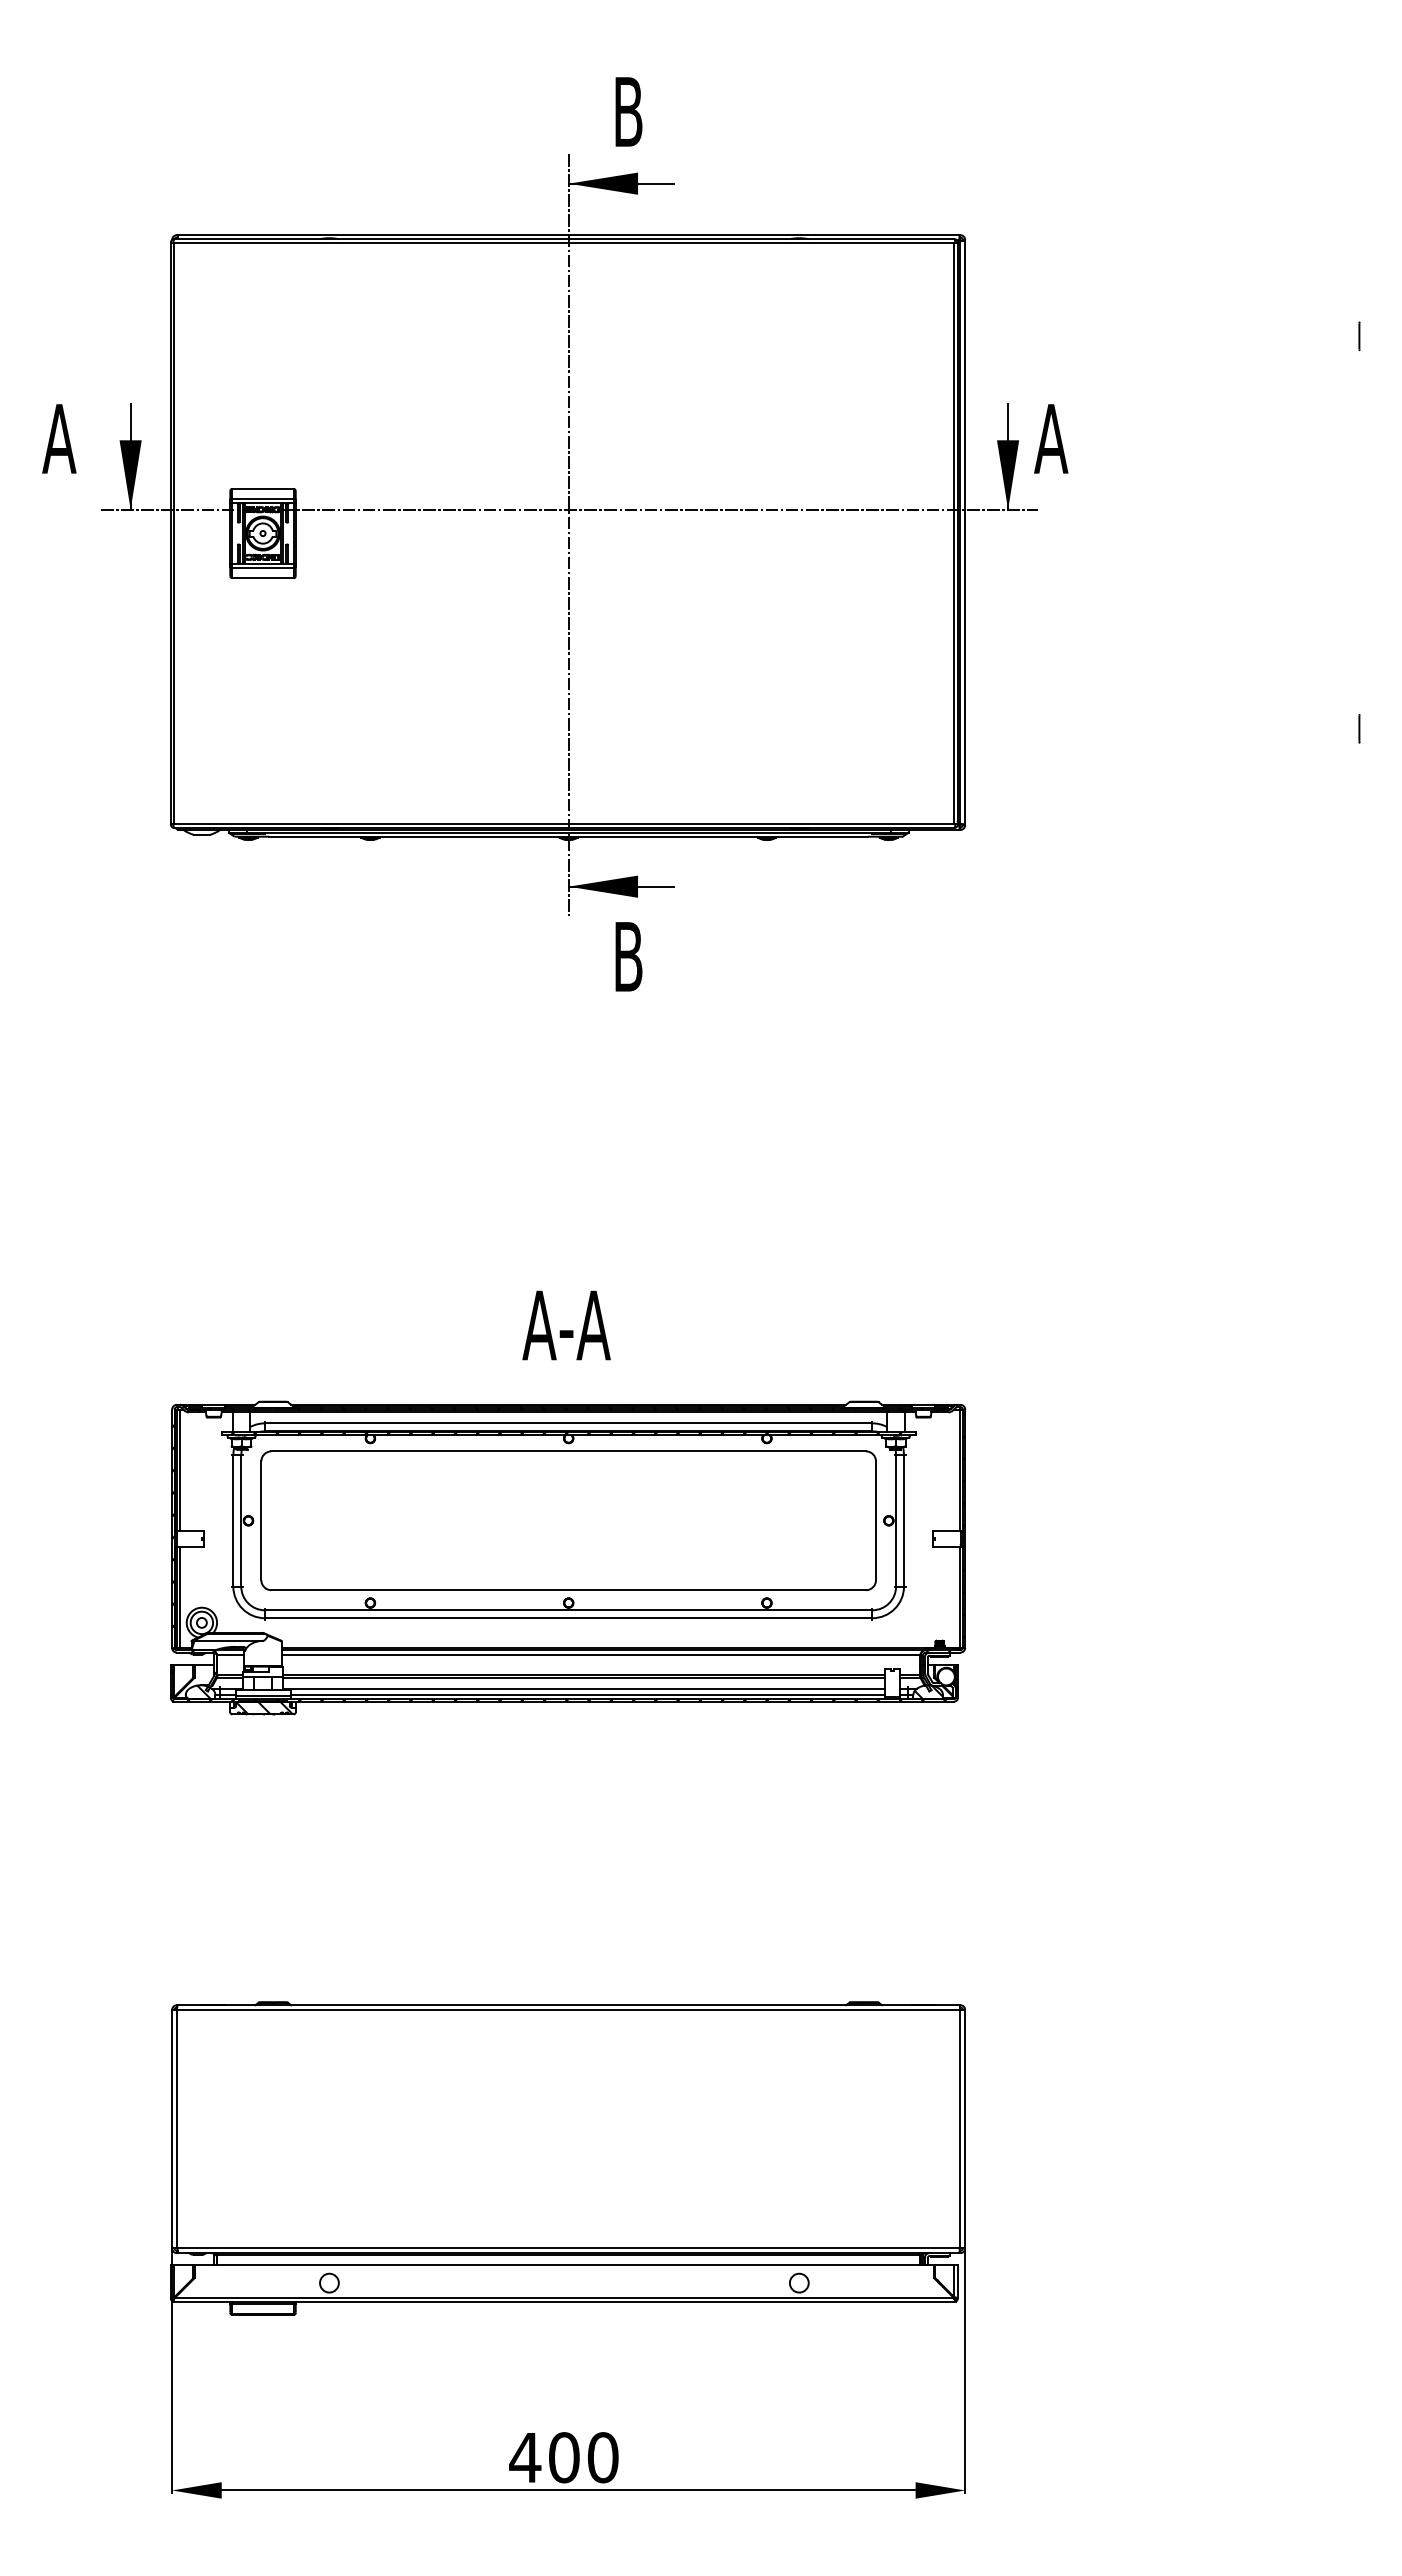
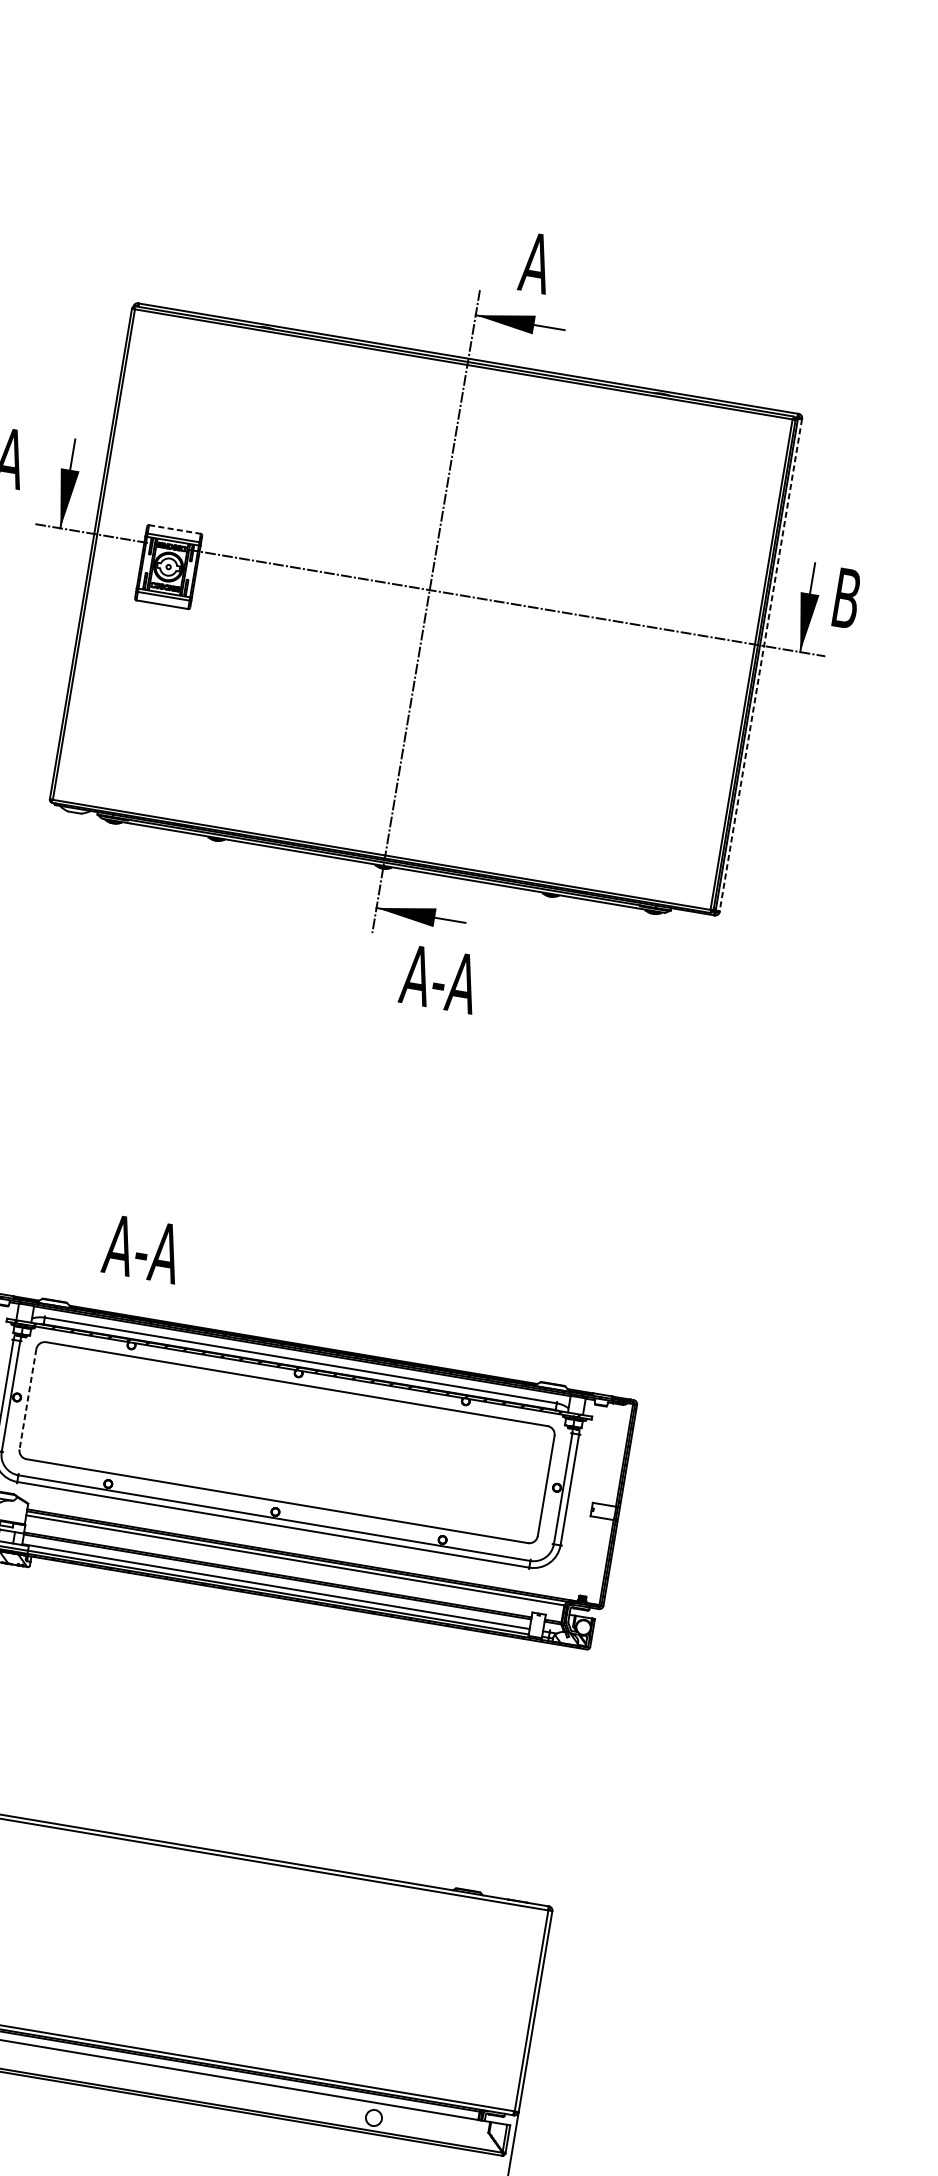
text: (628, 111) -> (536, 262), B -> A
text: (1051, 438) -> (846, 598), A -> B
line: (263, 488) -> (175, 529), solid -> dashed
line: (965, 533) -> (760, 666), solid -> dashed
text: (655, 956) -> (439, 979), B -> A-A
text: (566, 1325) -> (142, 1249), moved
line: (261, 1521) -> (27, 1399), solid -> dashed

